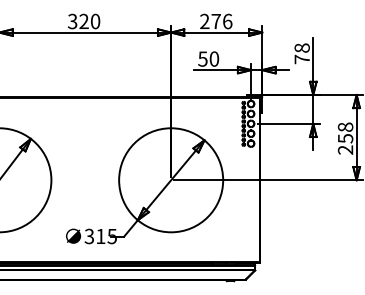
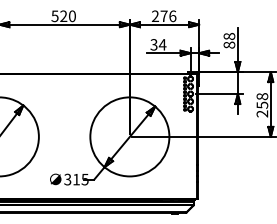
text: (73, 20) -> (55, 15), 320 -> 520
text: (208, 58) -> (158, 44), 50 -> 34
text: (302, 58) -> (229, 44), 78 -> 88

